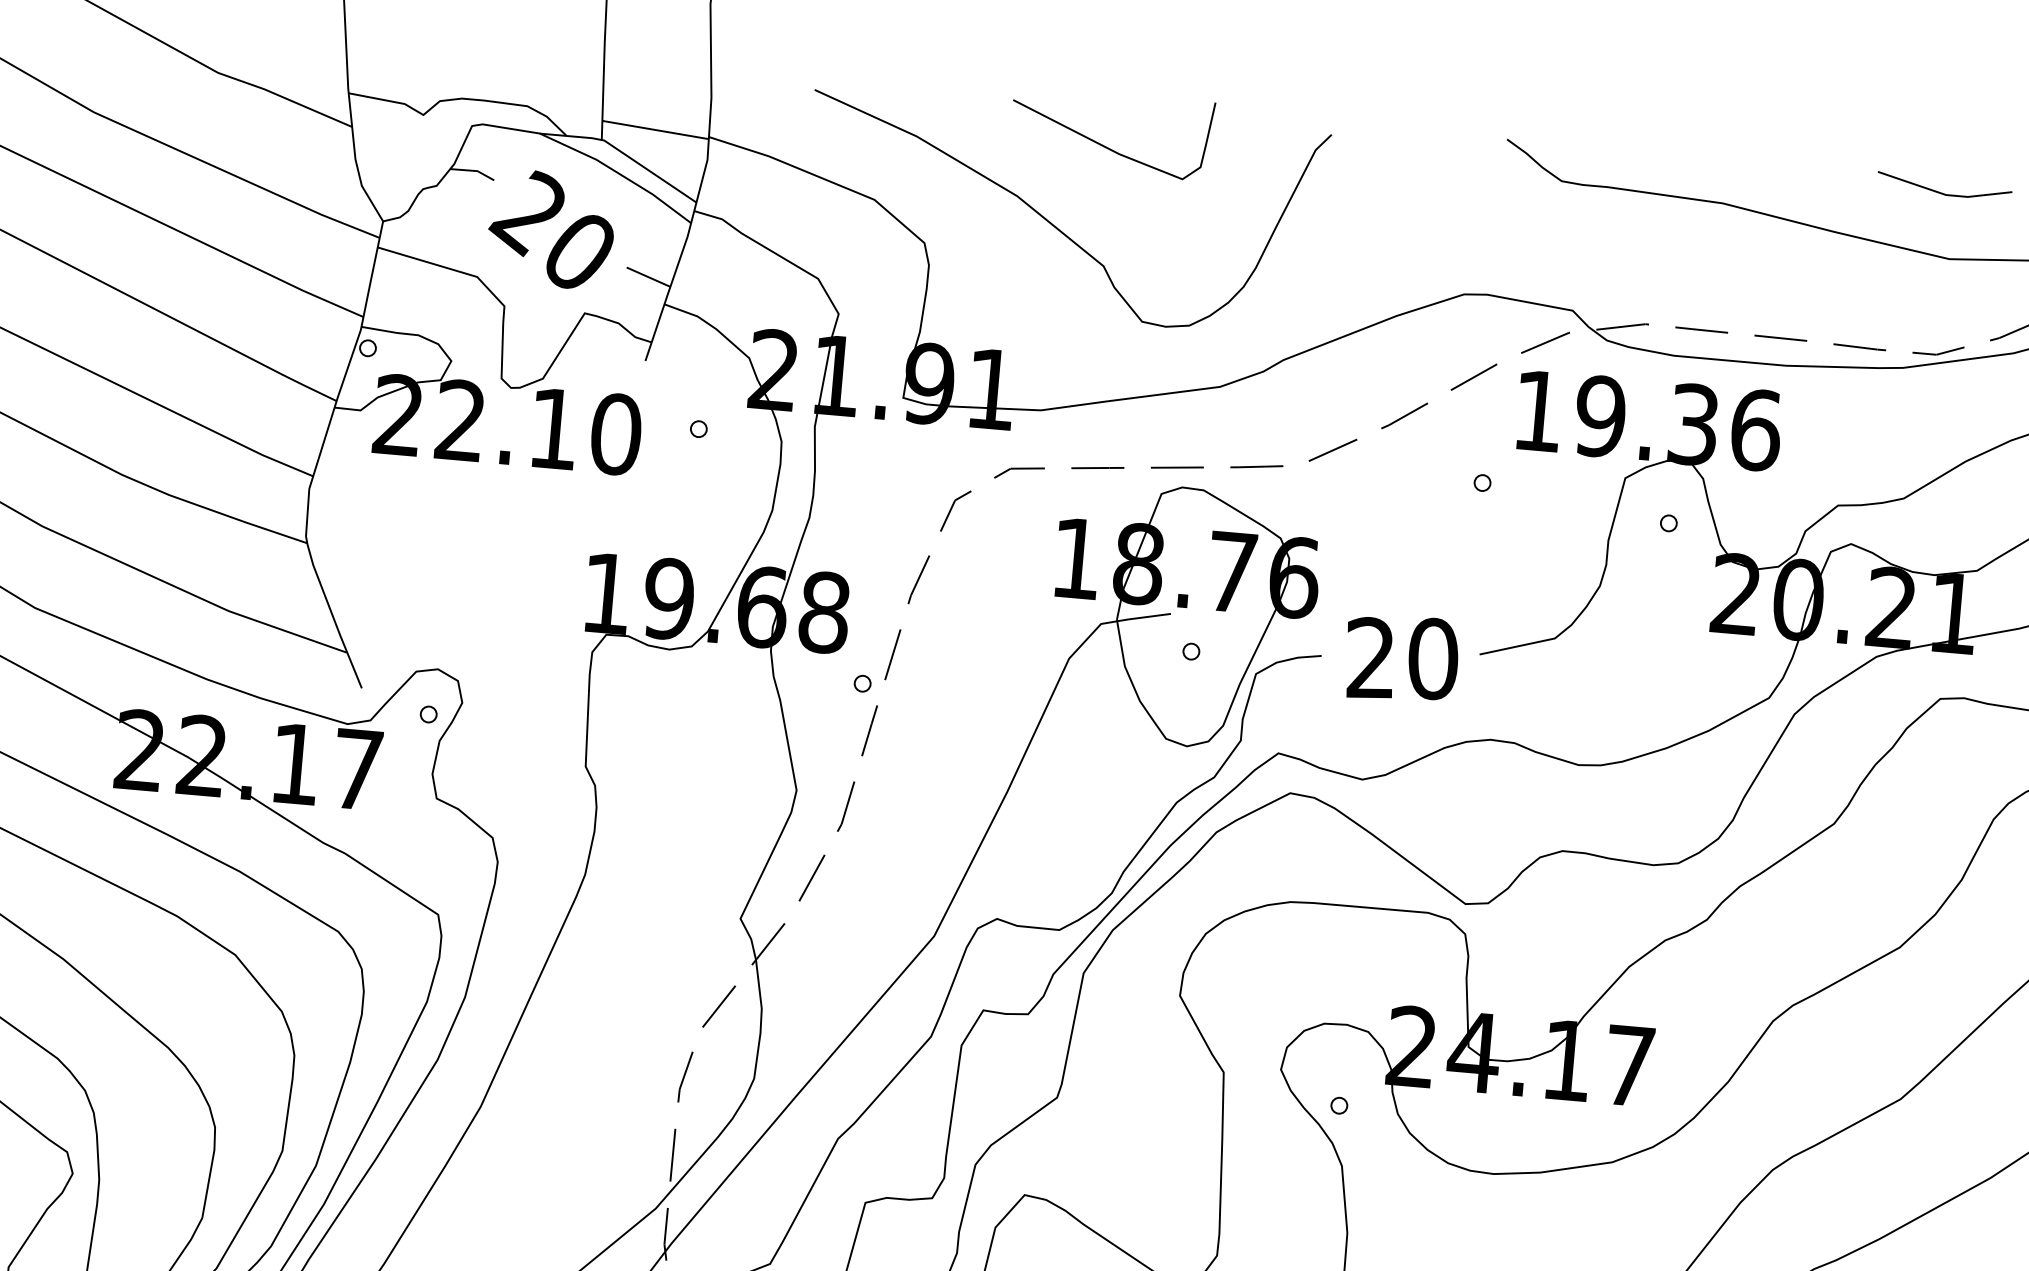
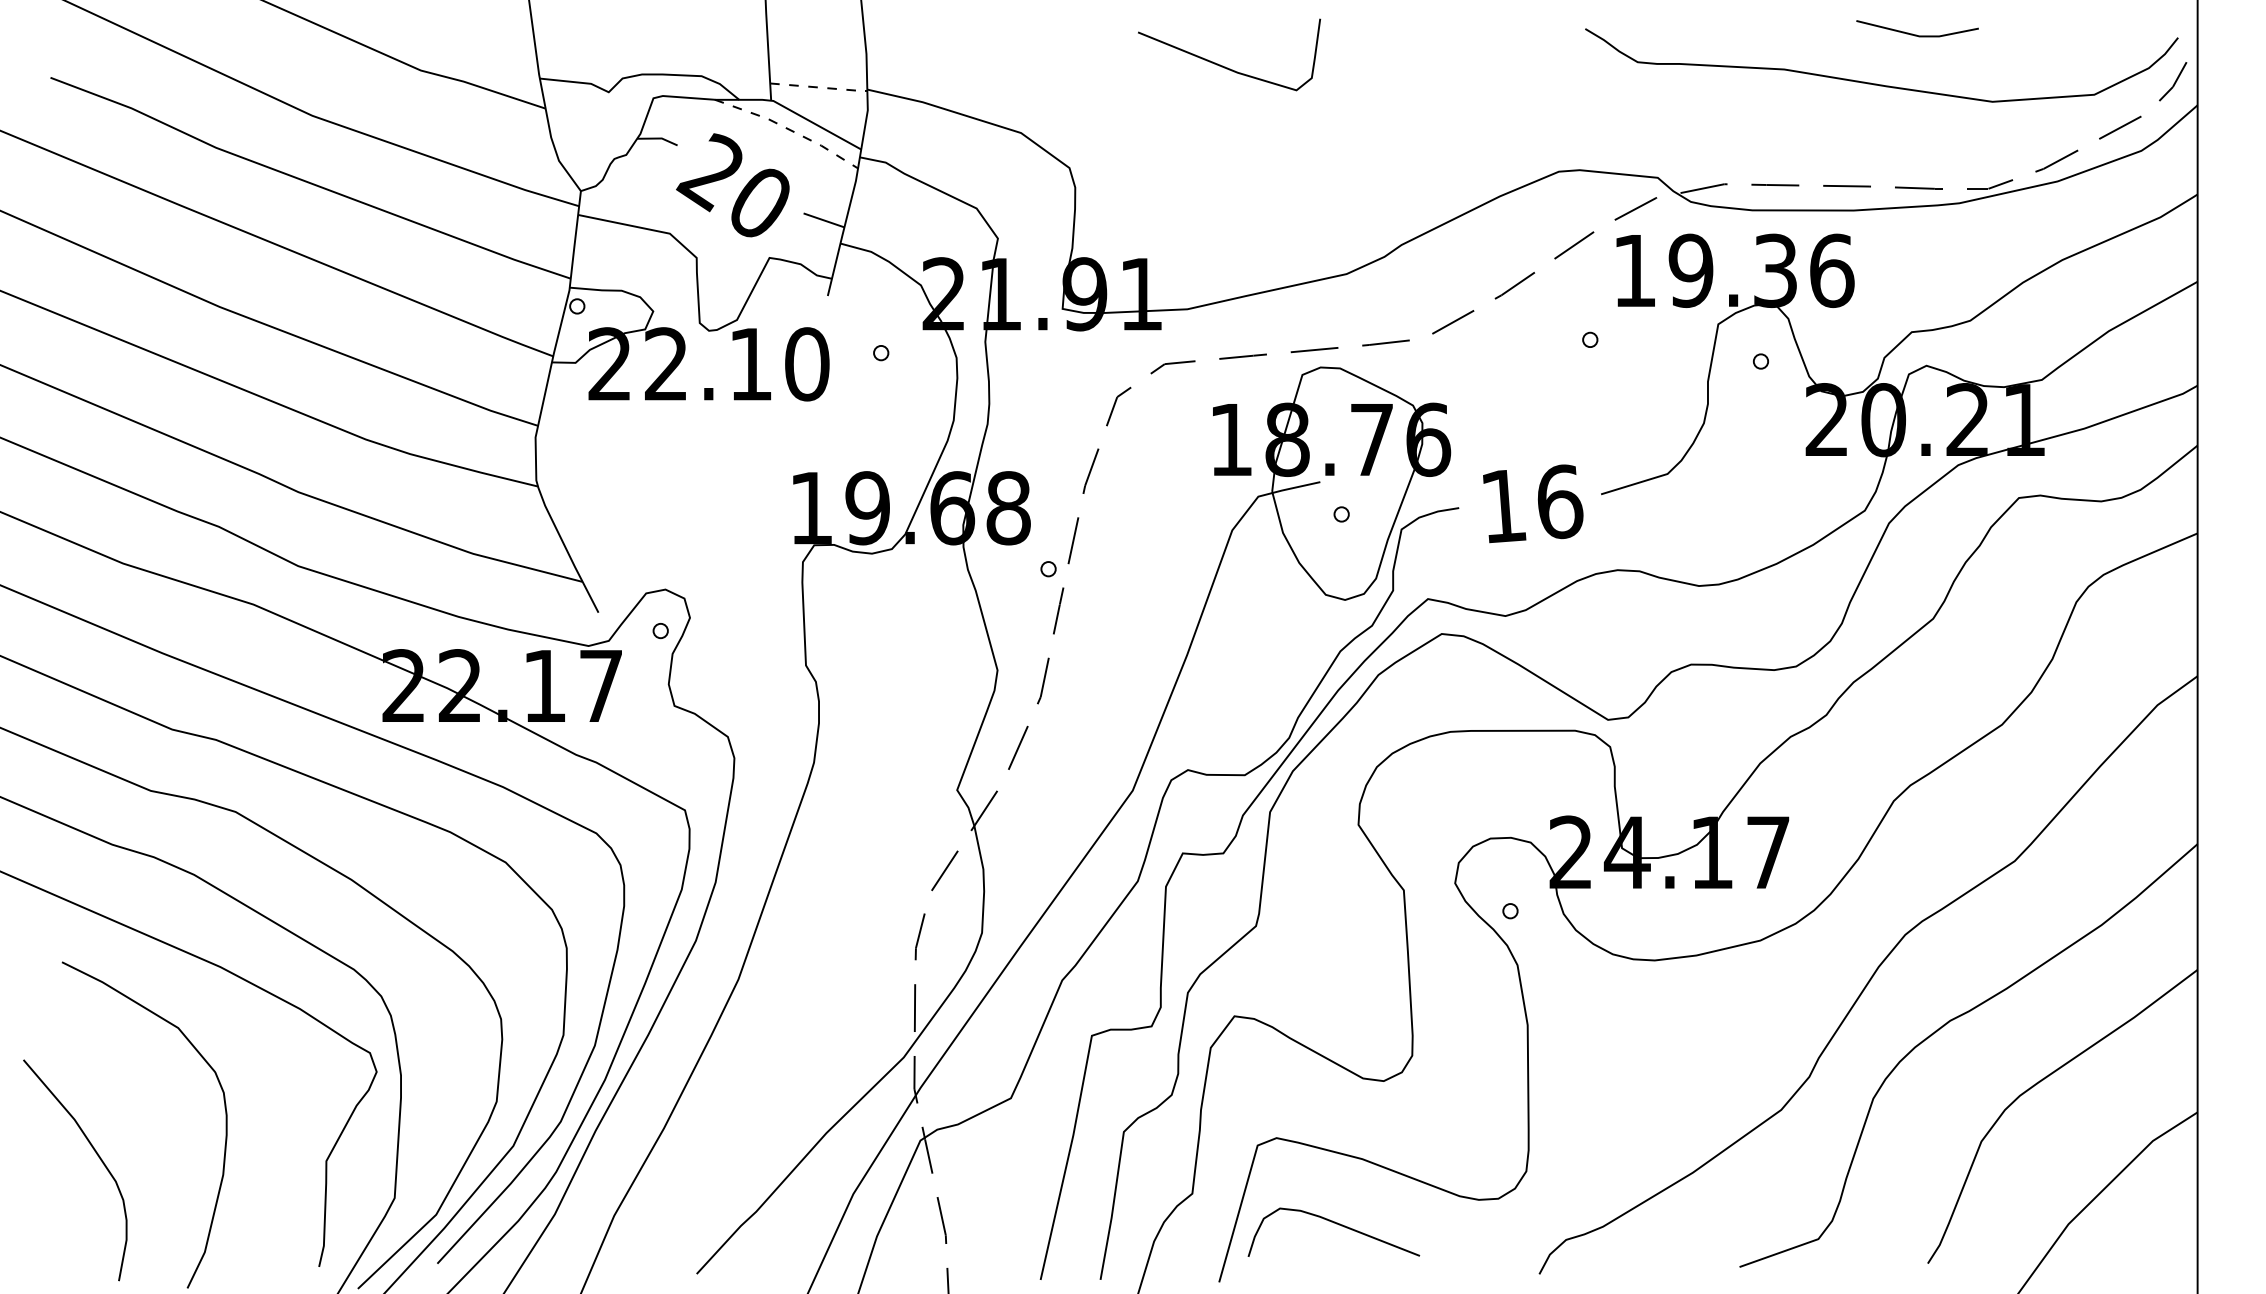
line: (656, 130) -> (819, 87), solid -> dashed
line: (619, 173) -> (789, 129), solid -> dashed
line: (1942, 192) -> (1916, 34), moved
curve: (1055, 225) -> (1185, 141), removed
text: (1401, 657) -> (1531, 503), 20 -> 16

